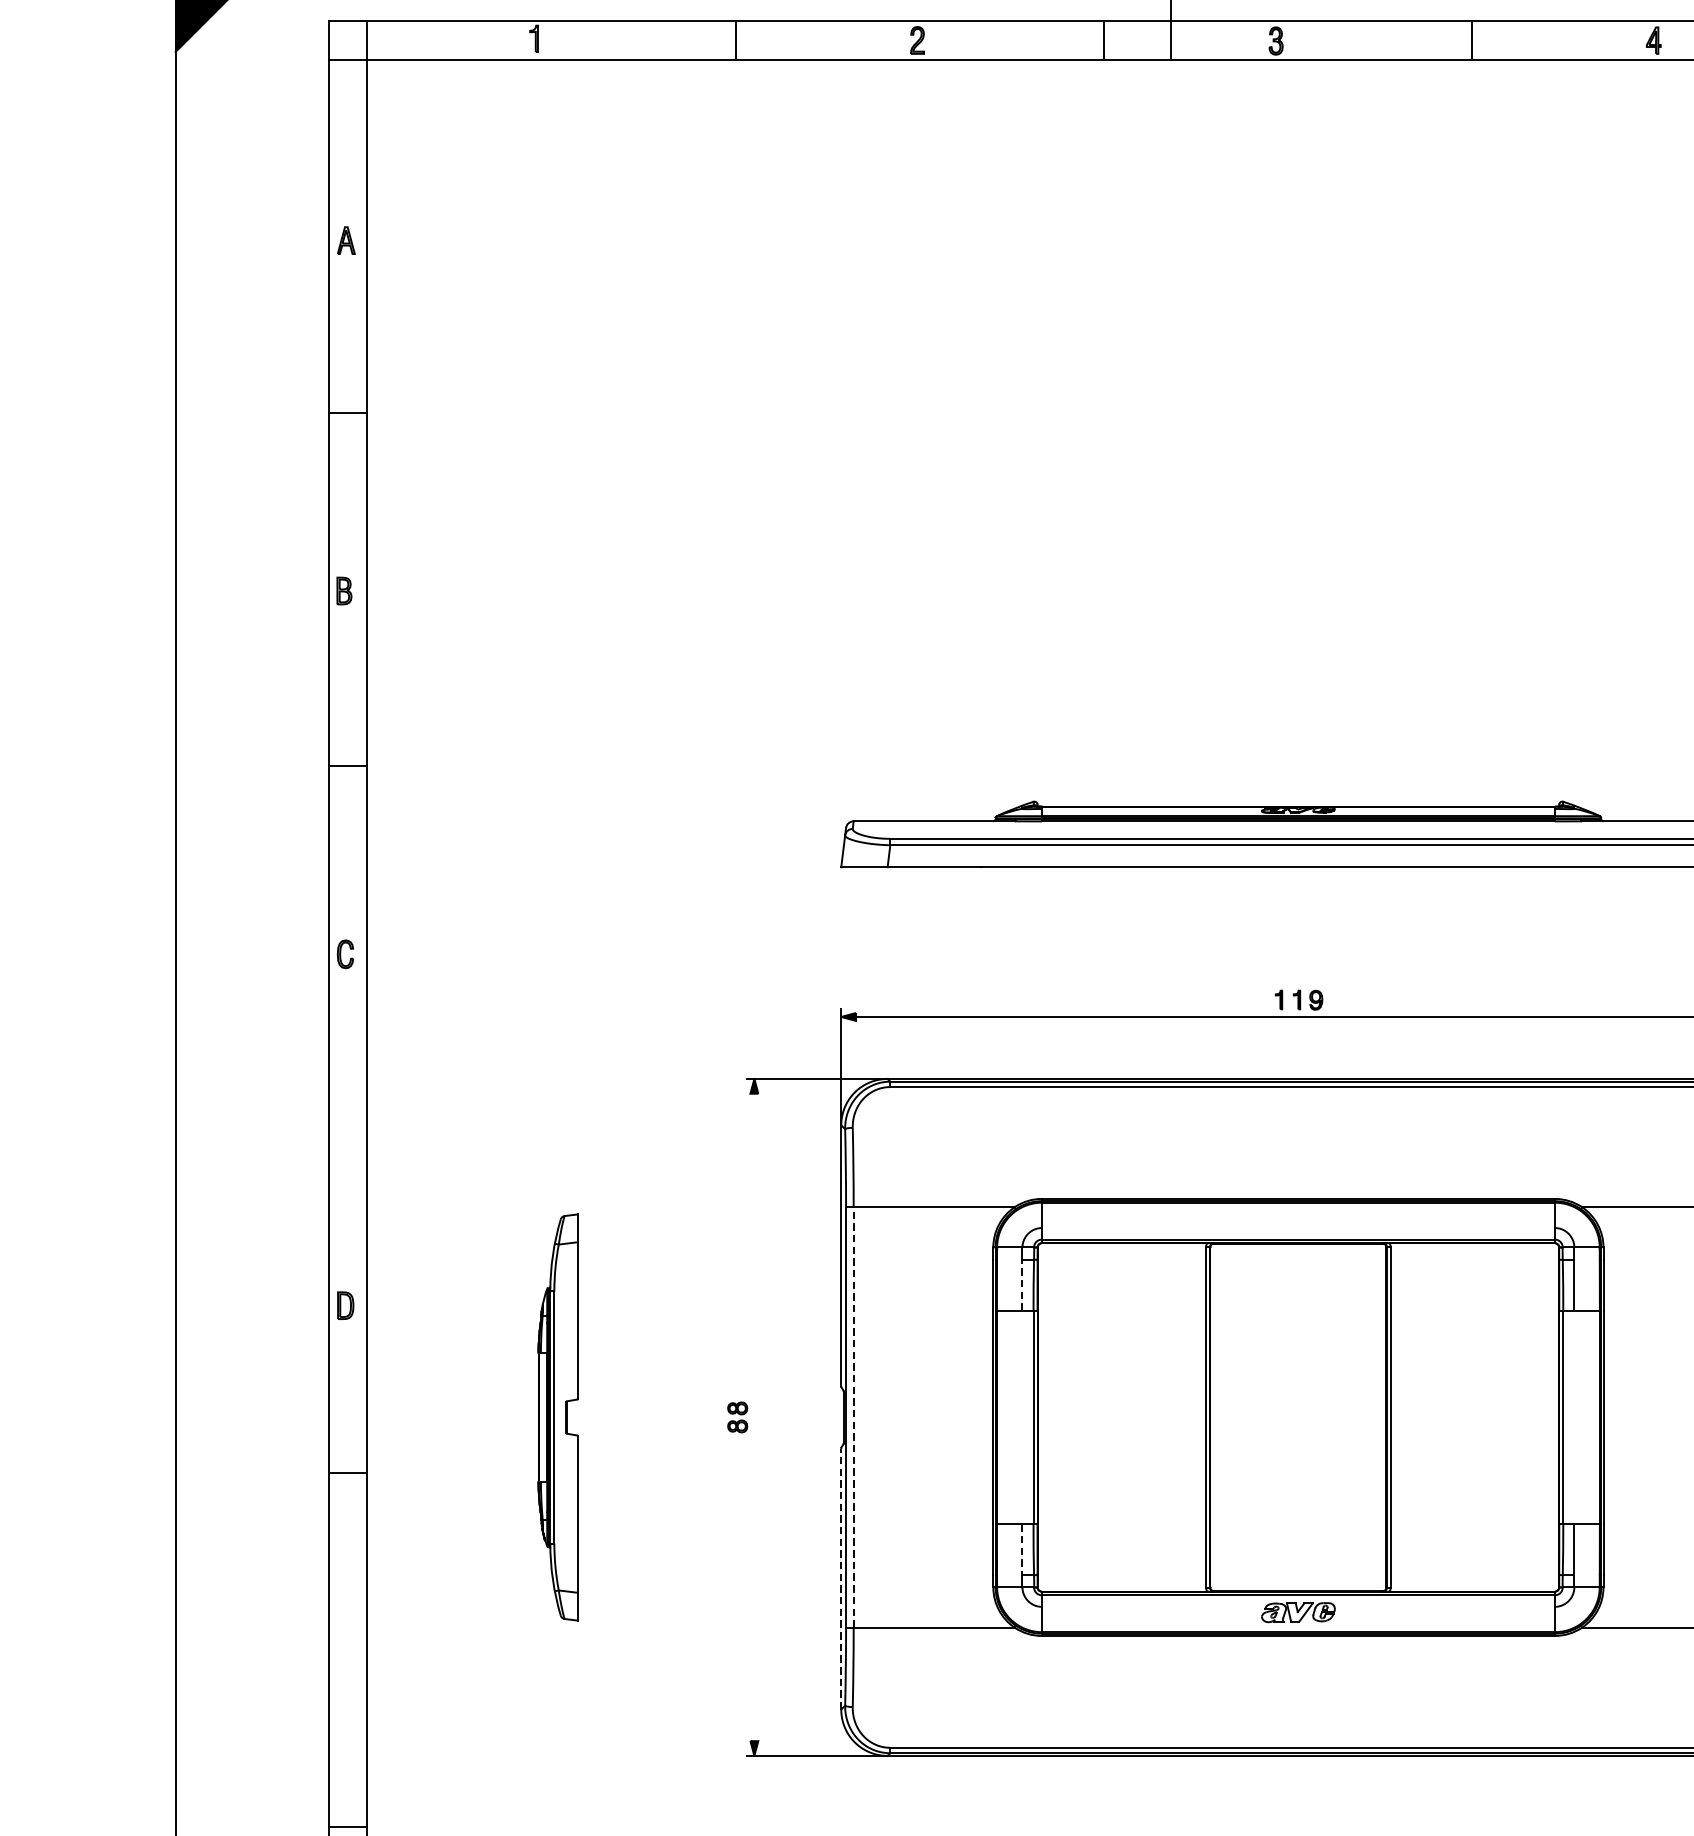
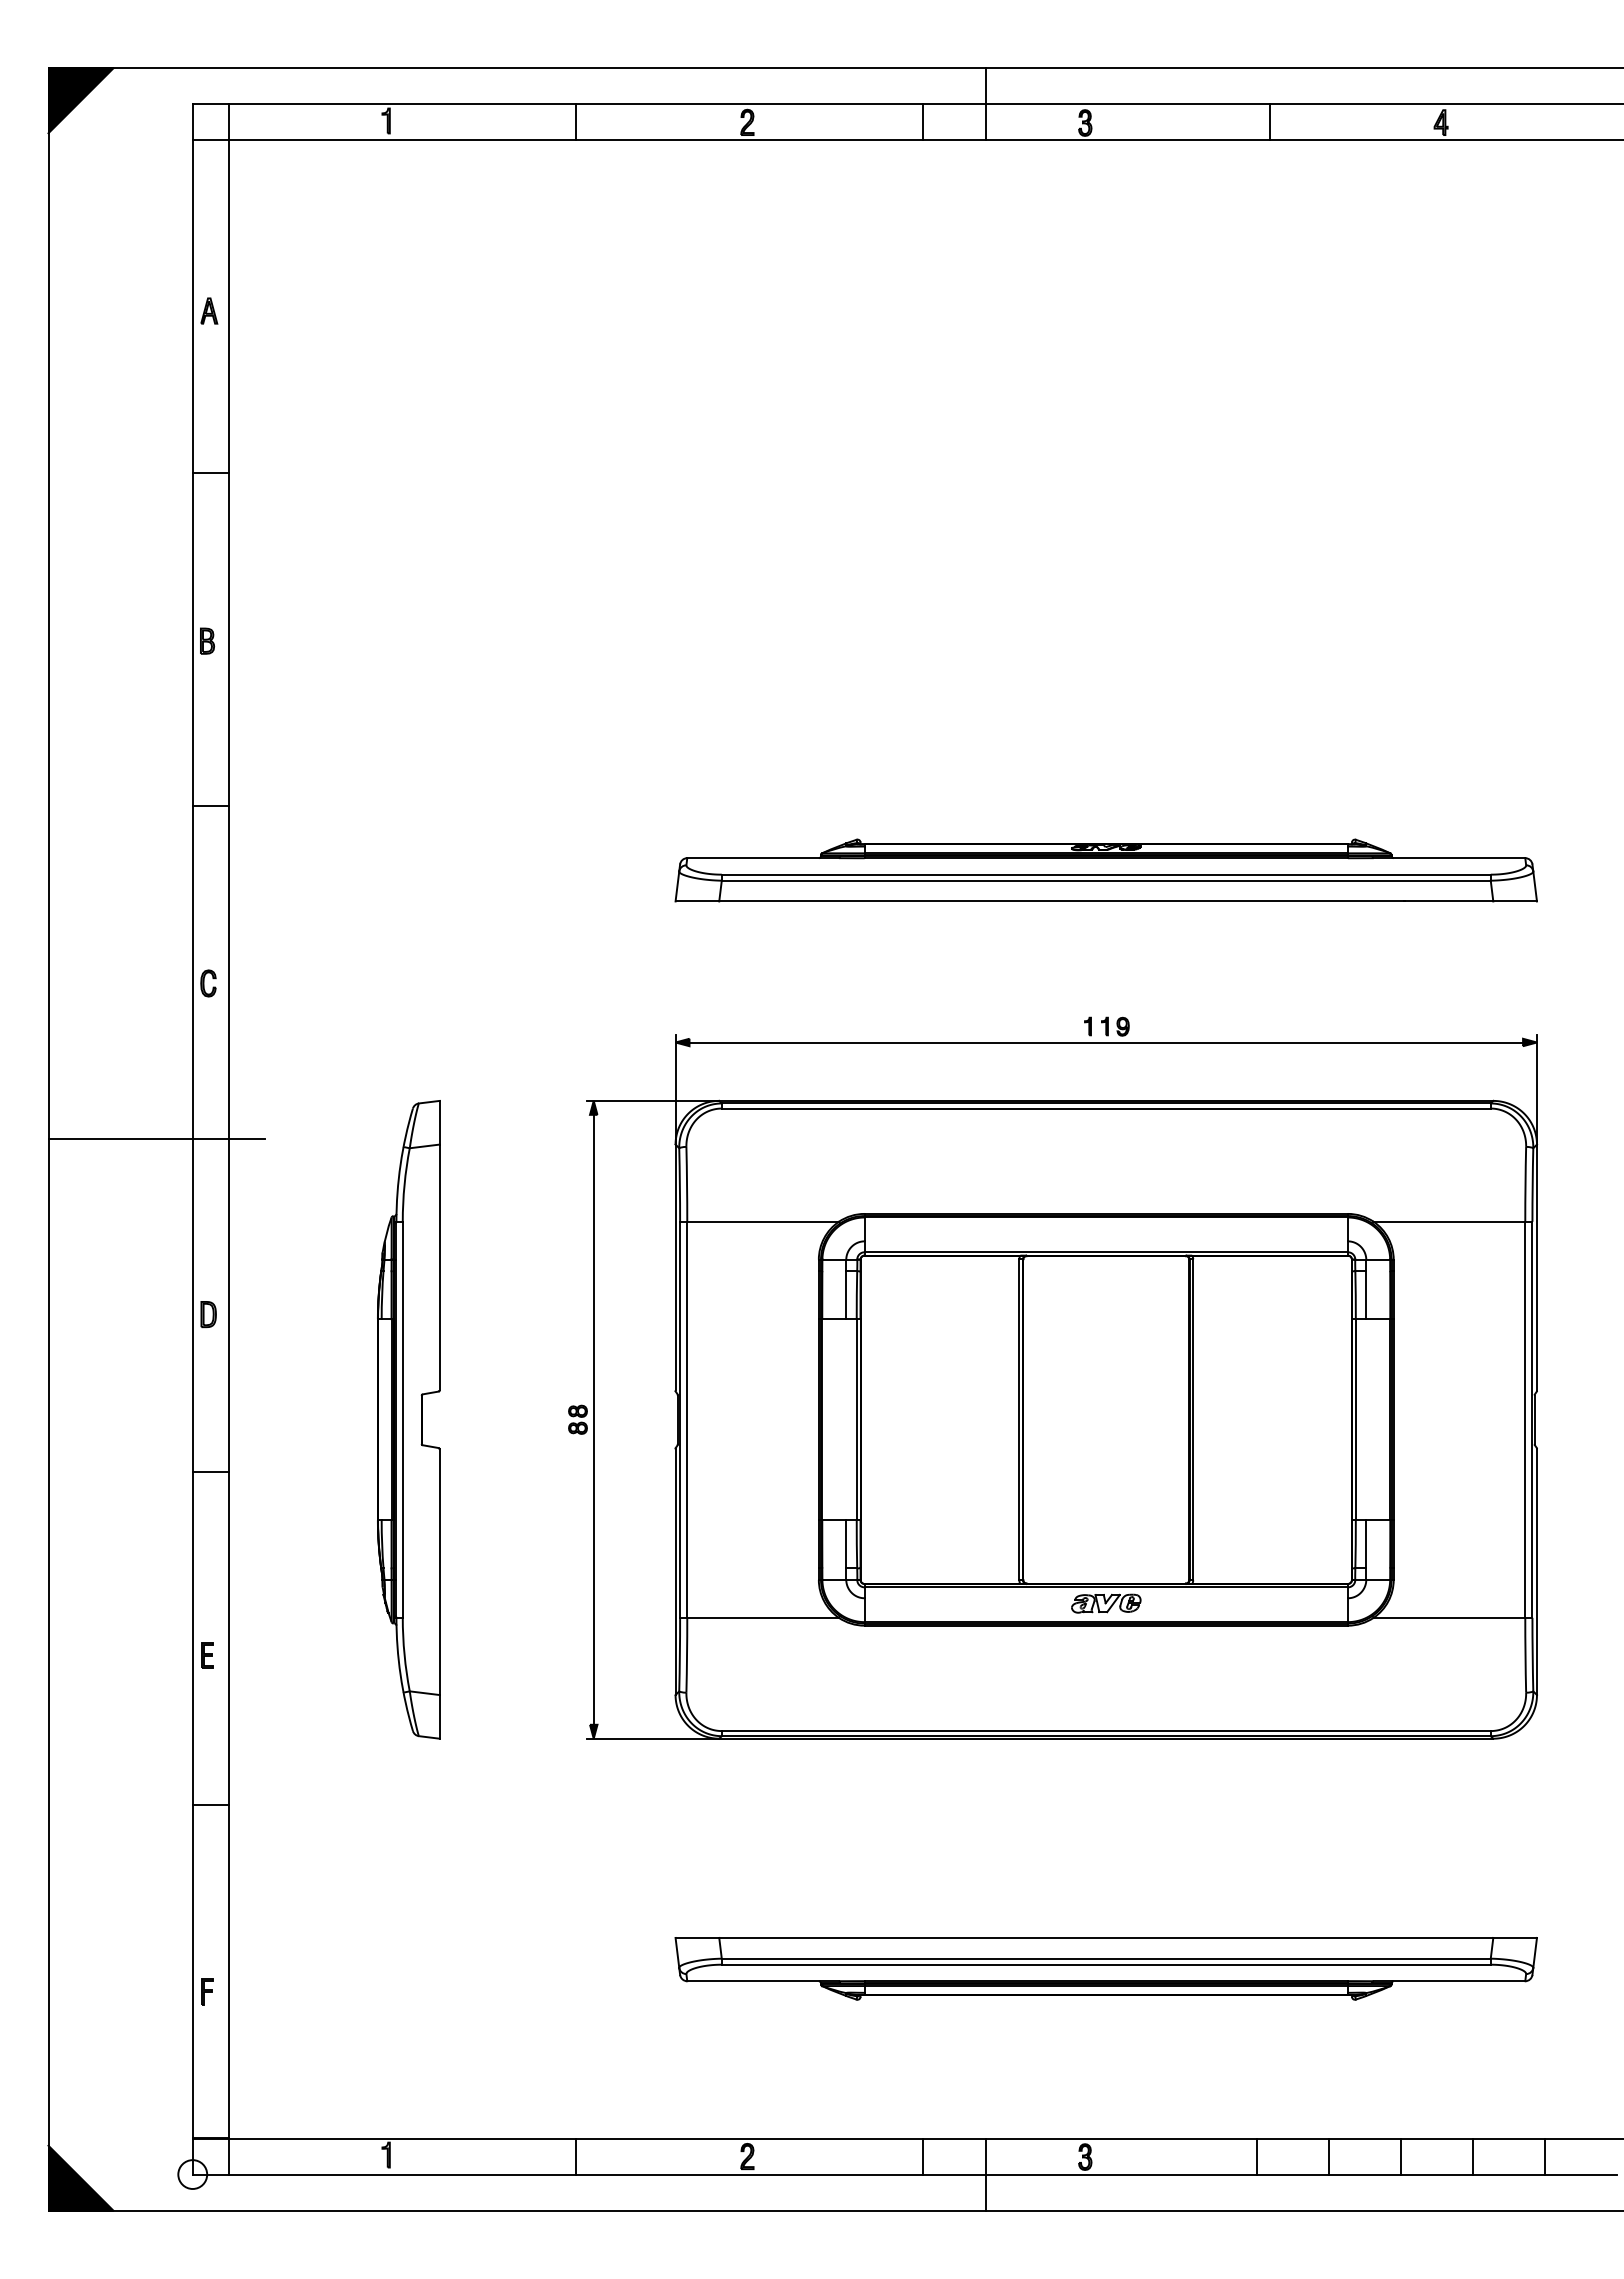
line: (290, 1119) -> (156, 1139), added
line: (1022, 1285) -> (846, 1295), dashed -> solid
part: (557, 1417) -> (408, 1419), size x1.67
line: (754, 1417) -> (593, 1419), added
line: (853, 1417) -> (687, 1419), dashed -> solid
line: (1022, 1549) -> (846, 1544), dashed -> solid
line: (841, 1579) -> (675, 1572), dashed -> solid
part: (344, 1667) -> (207, 1655), added

